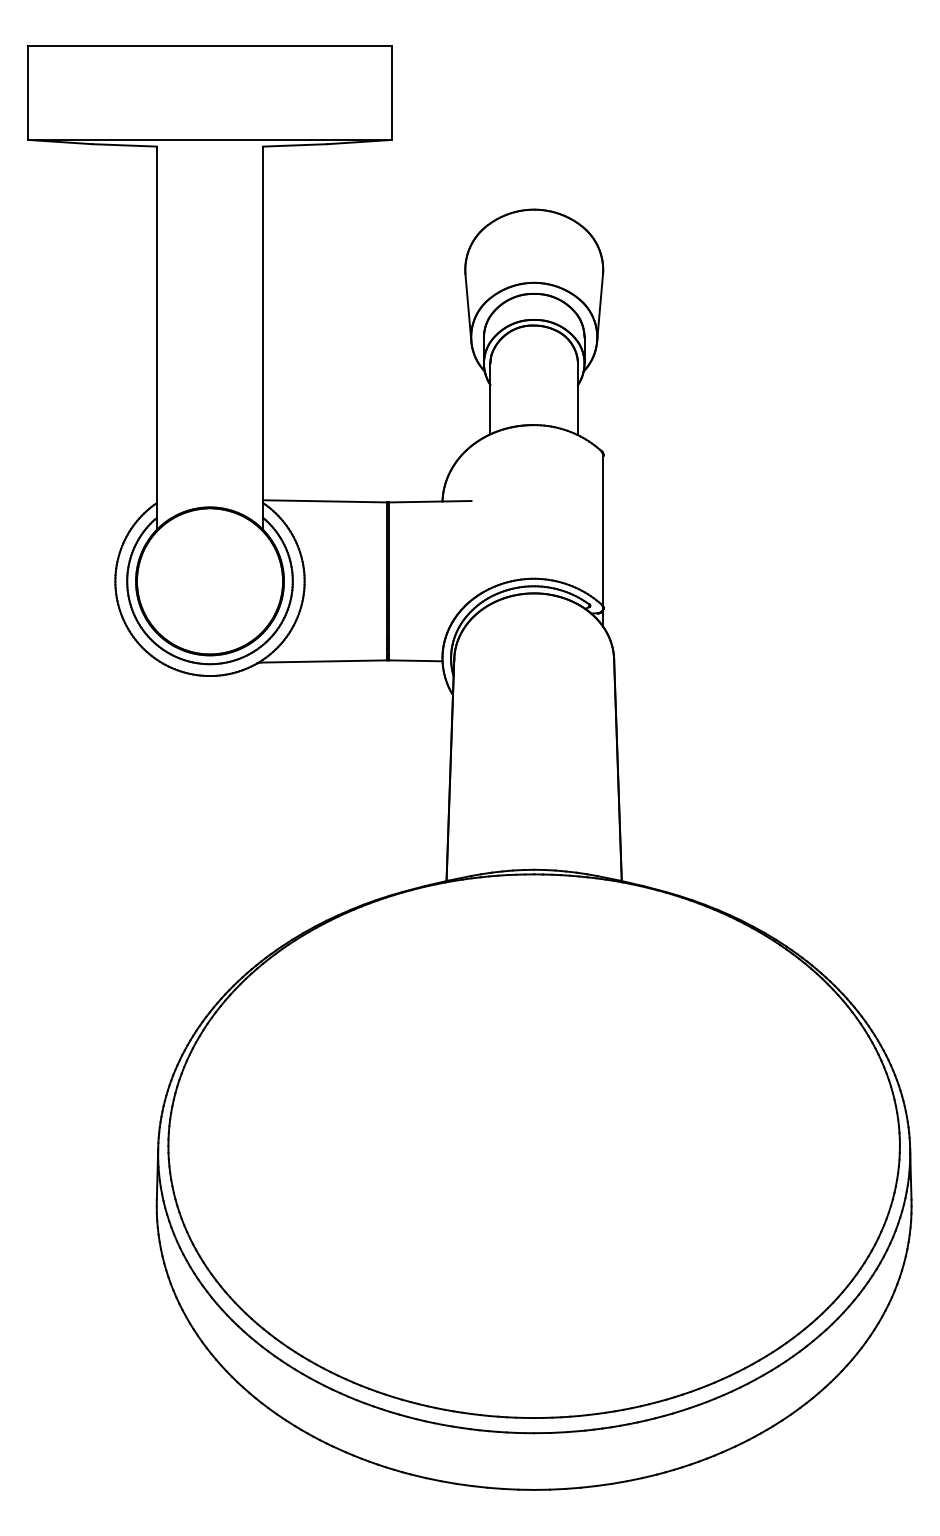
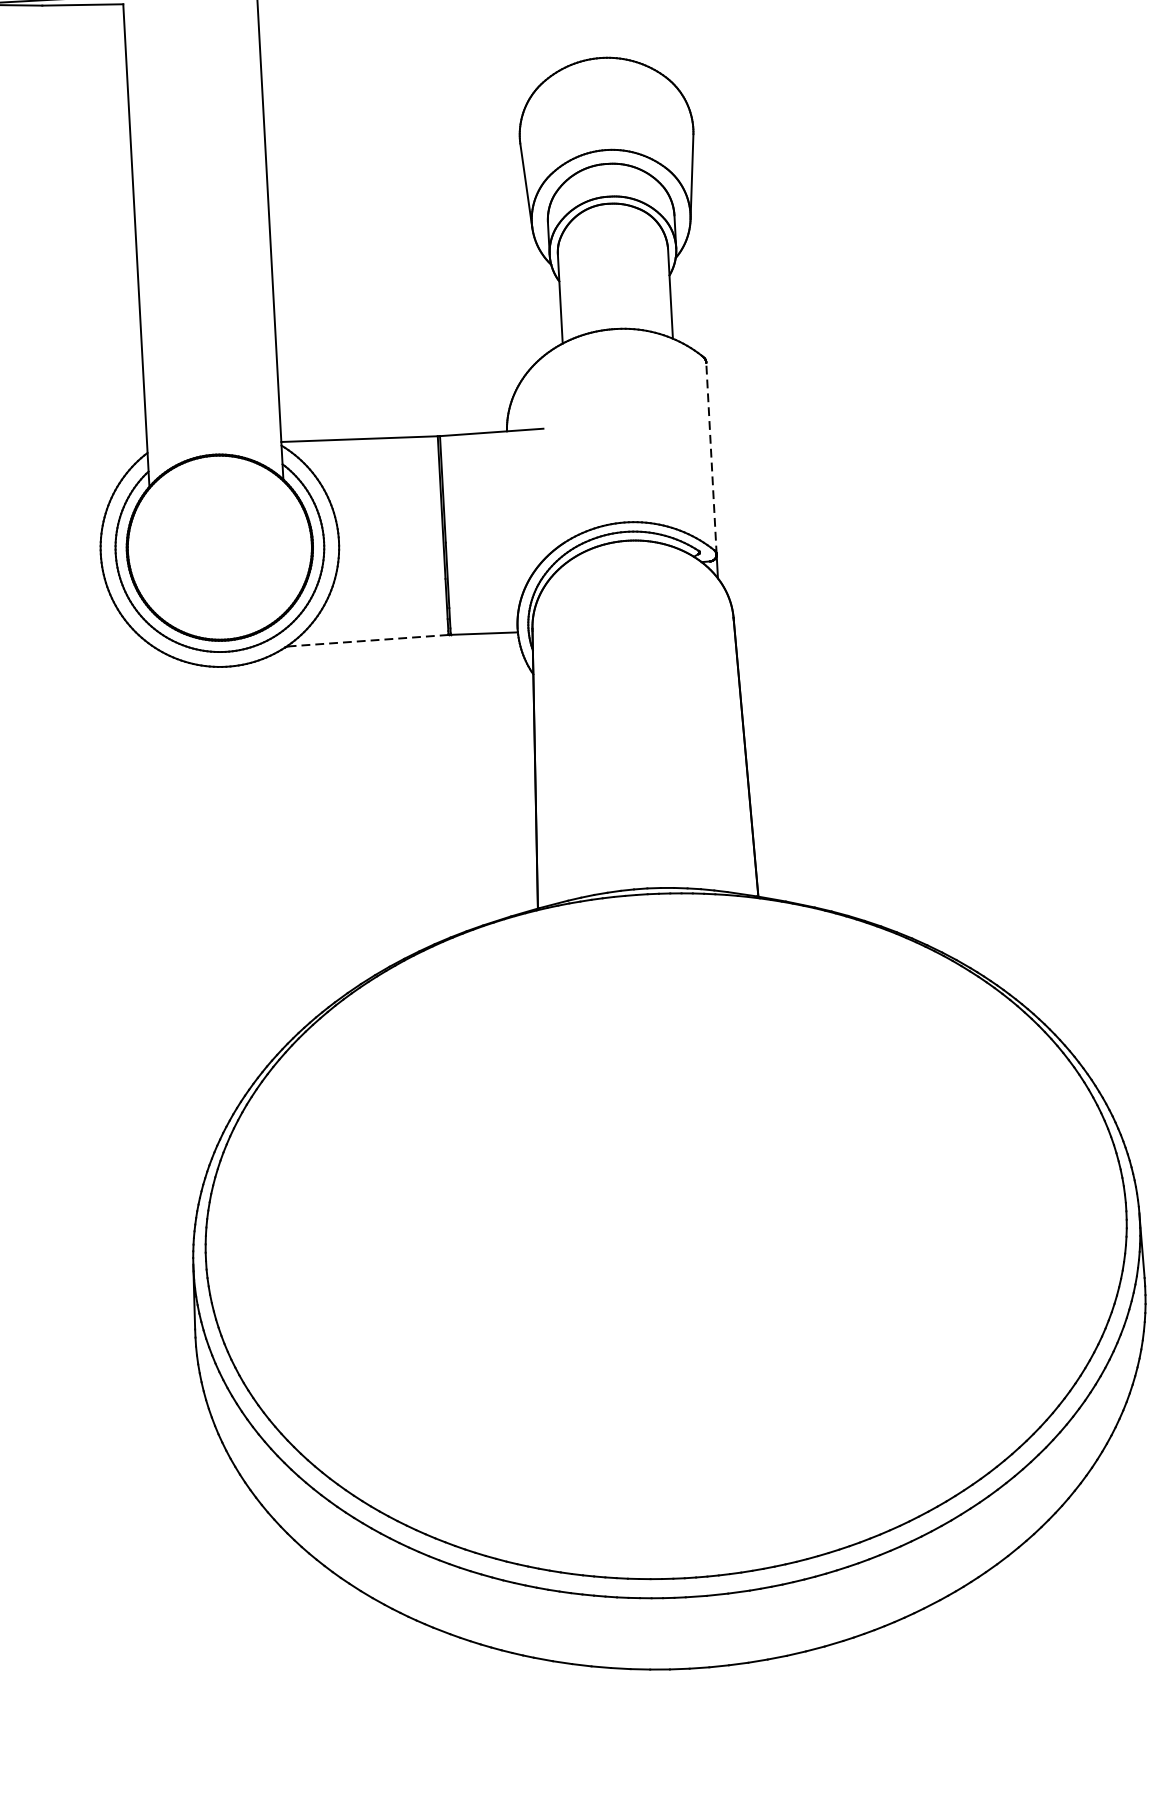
line: (603, 531) -> (711, 458), solid -> dashed
line: (323, 661) -> (368, 640), solid -> dashed

